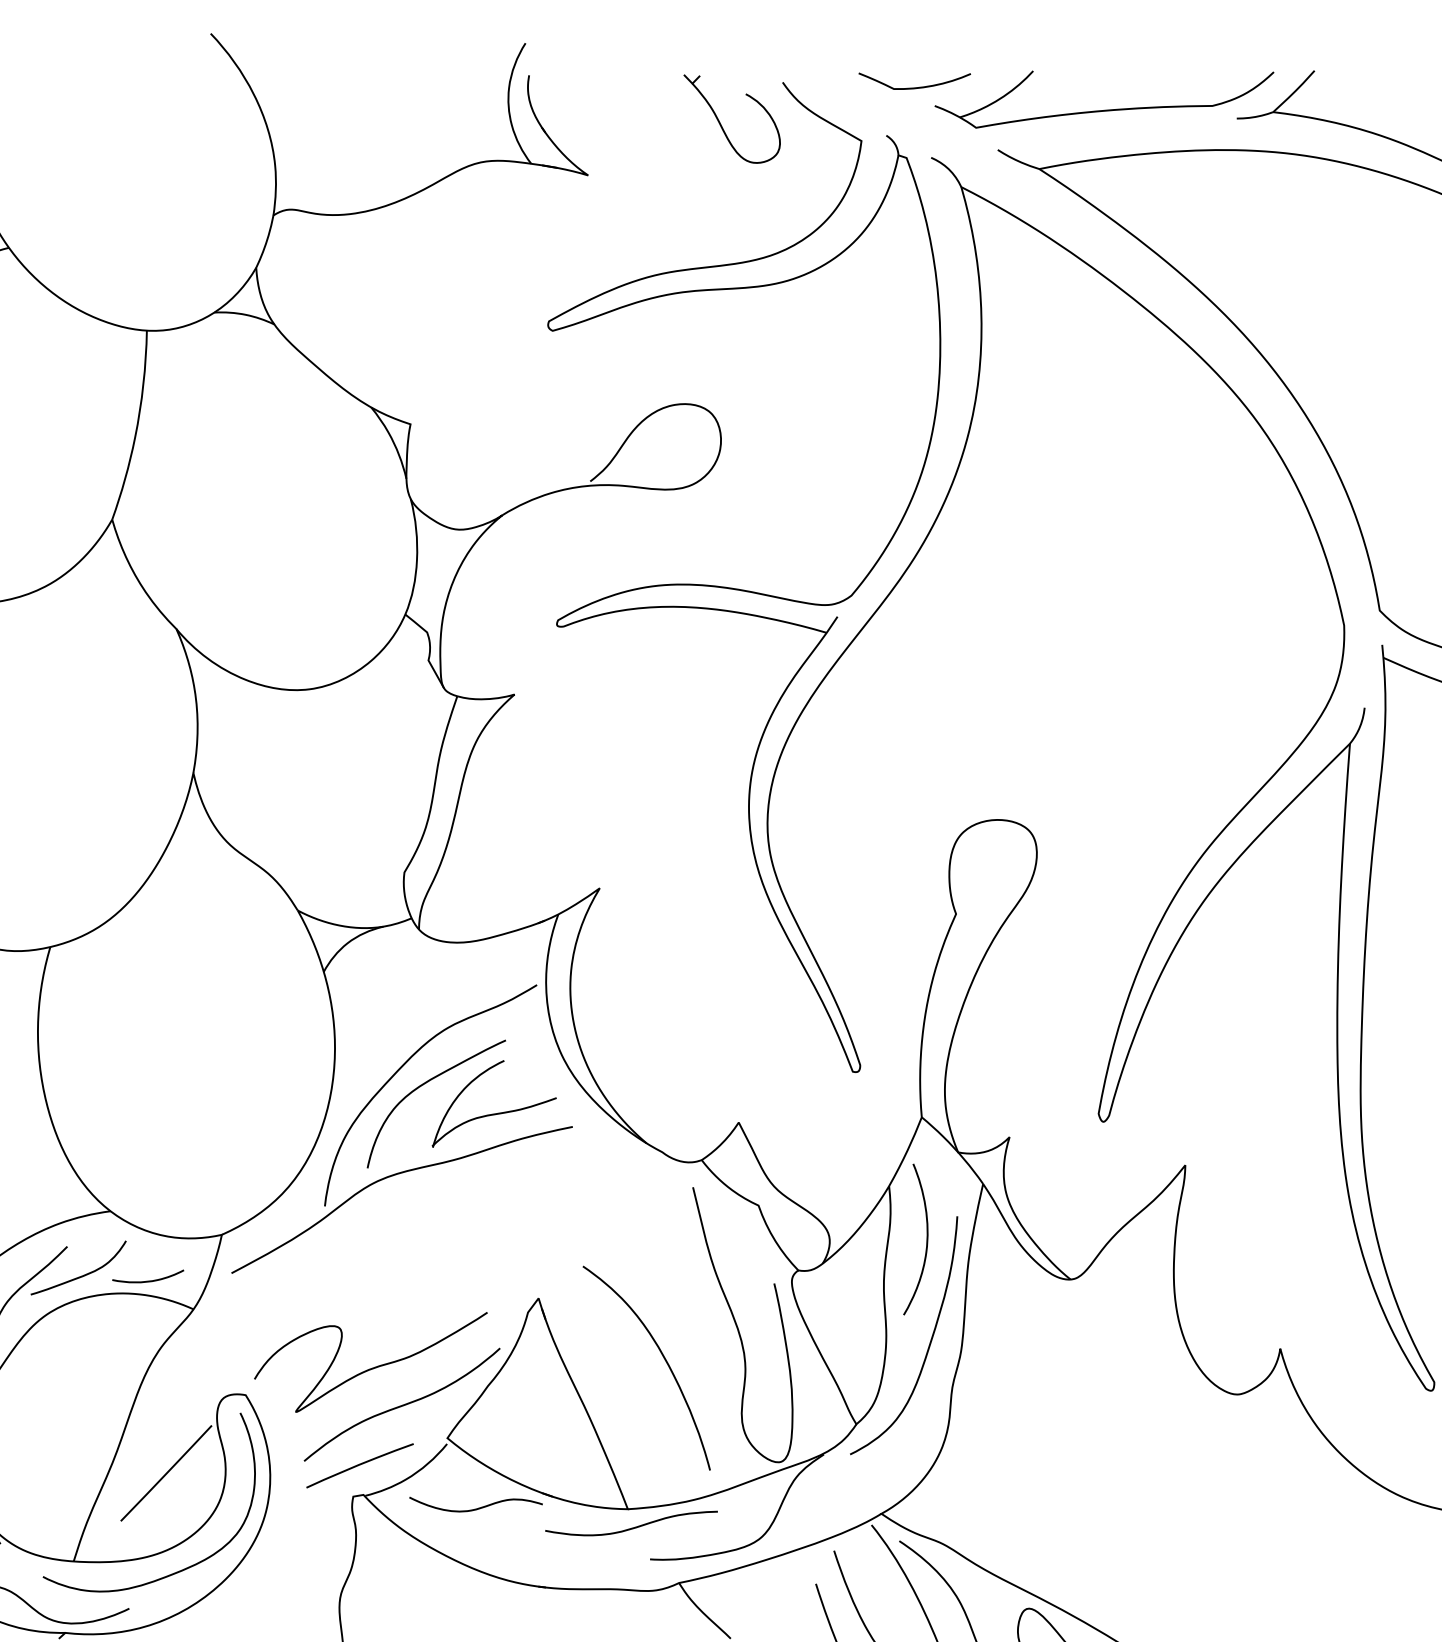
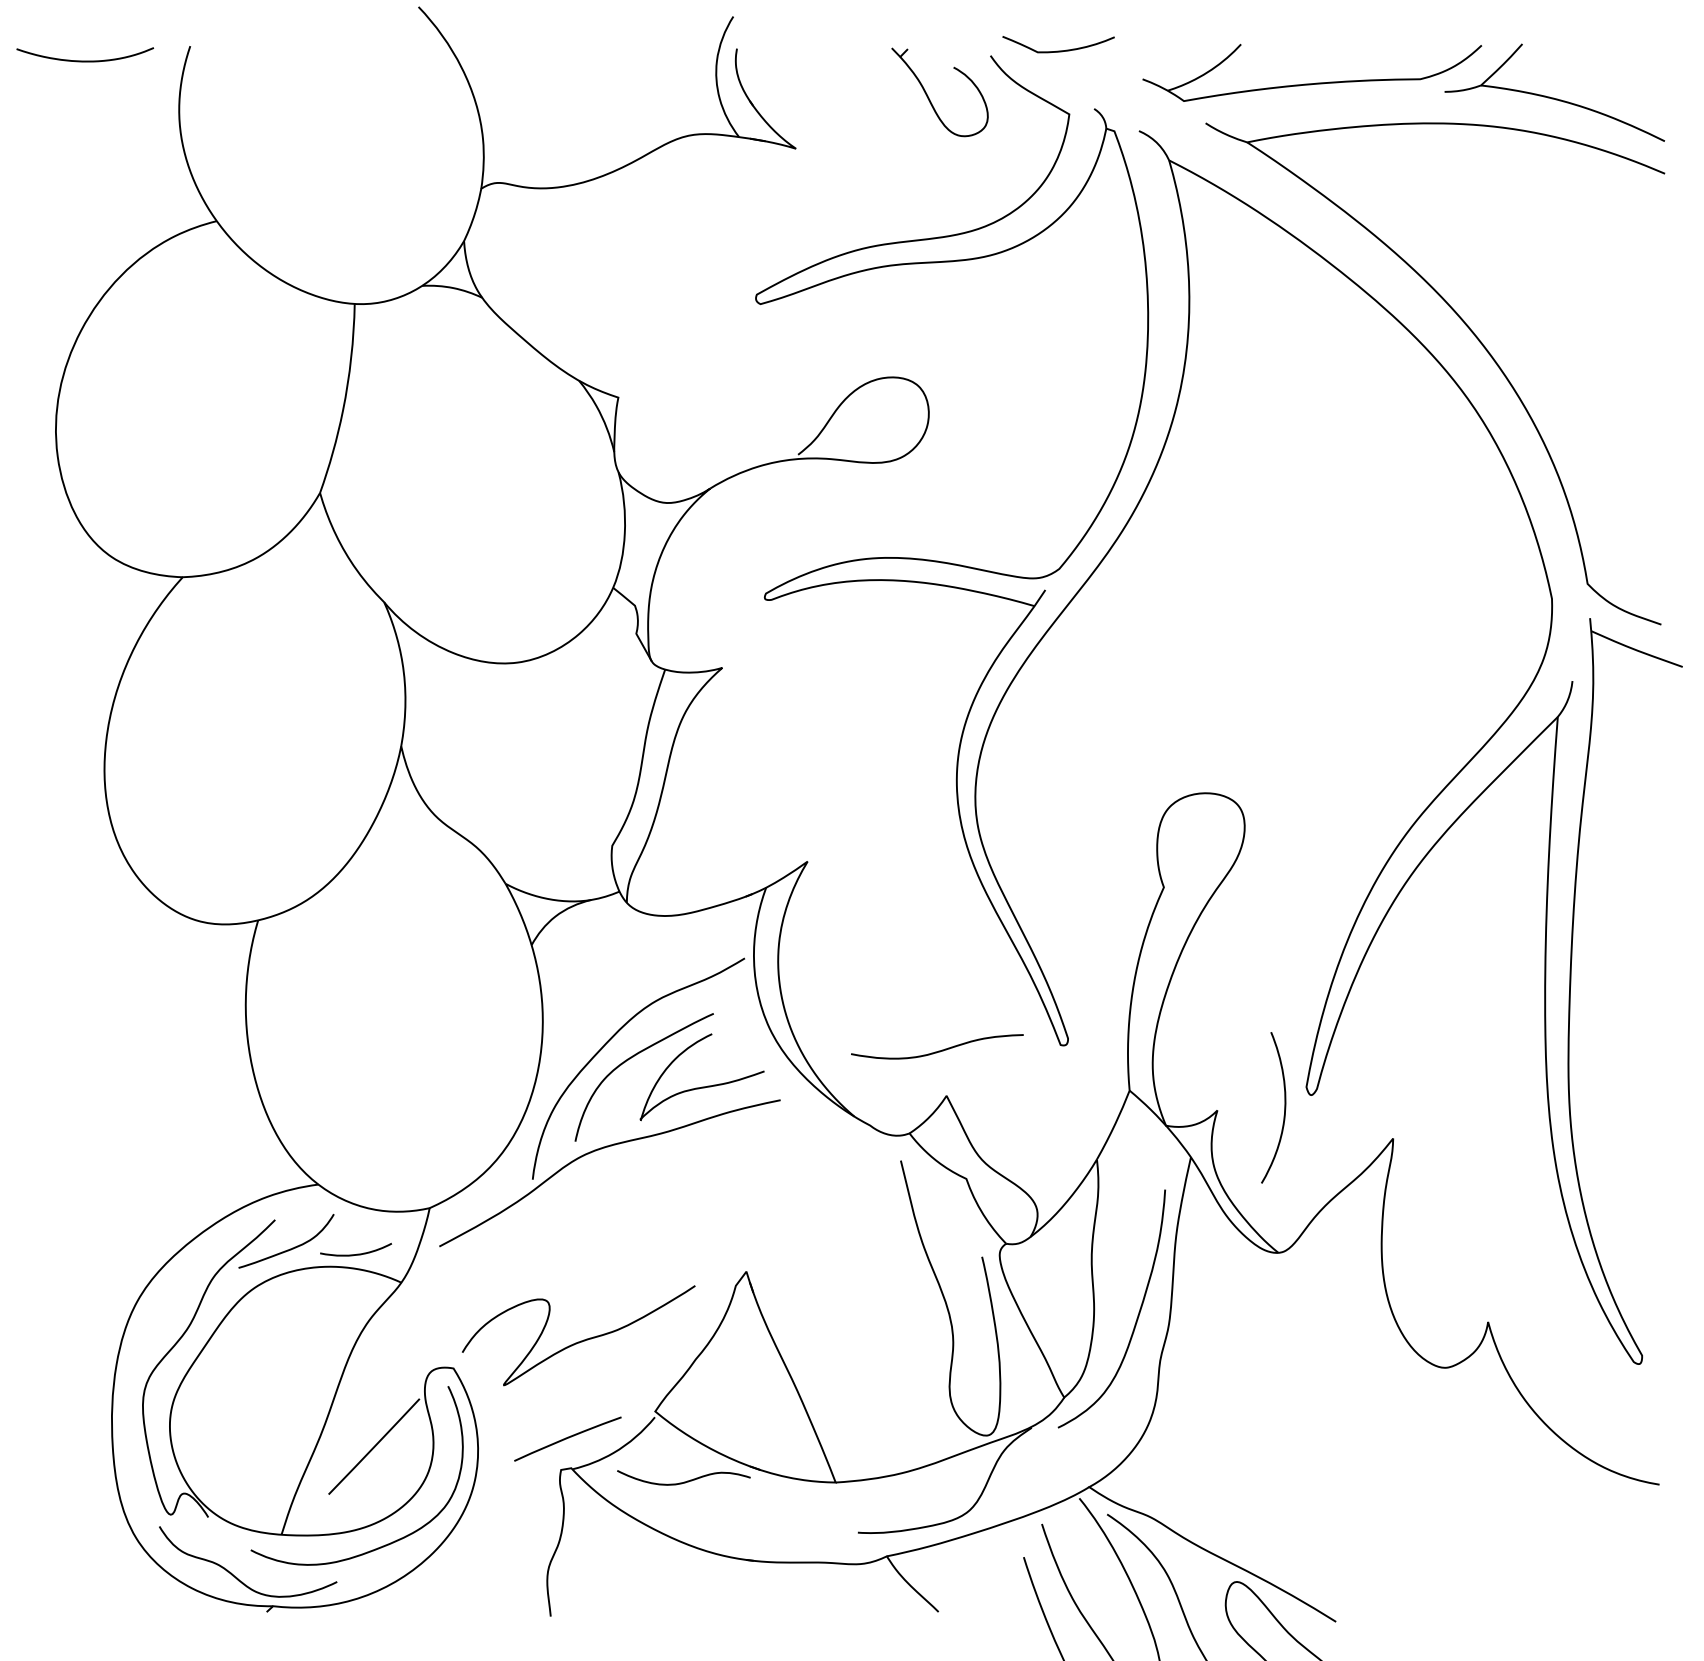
curve: (914, 87) -> (1058, 50), moved
curve: (926, 1239) -> (1284, 1107), moved
curve: (662, 1357) -> (870, 1330), removed
curve: (401, 1405) -> (609, 1378), removed
curve: (632, 1527) -> (938, 1050), moved

